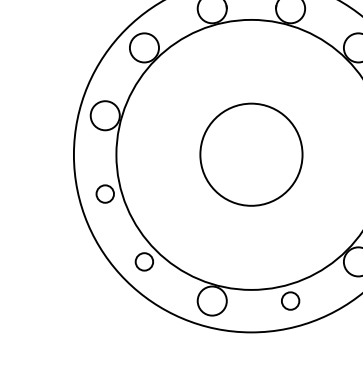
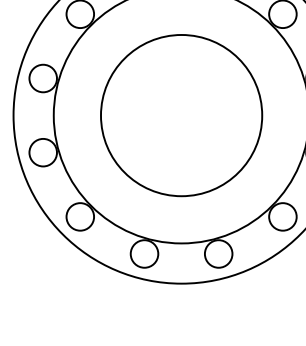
circle: (251, 154) -> (181, 115), size x1.67
circle: (104, 193) -> (42, 152), size x1.67
circle: (144, 261) -> (80, 216), size x1.67
circle: (290, 300) -> (218, 253), size x1.67

